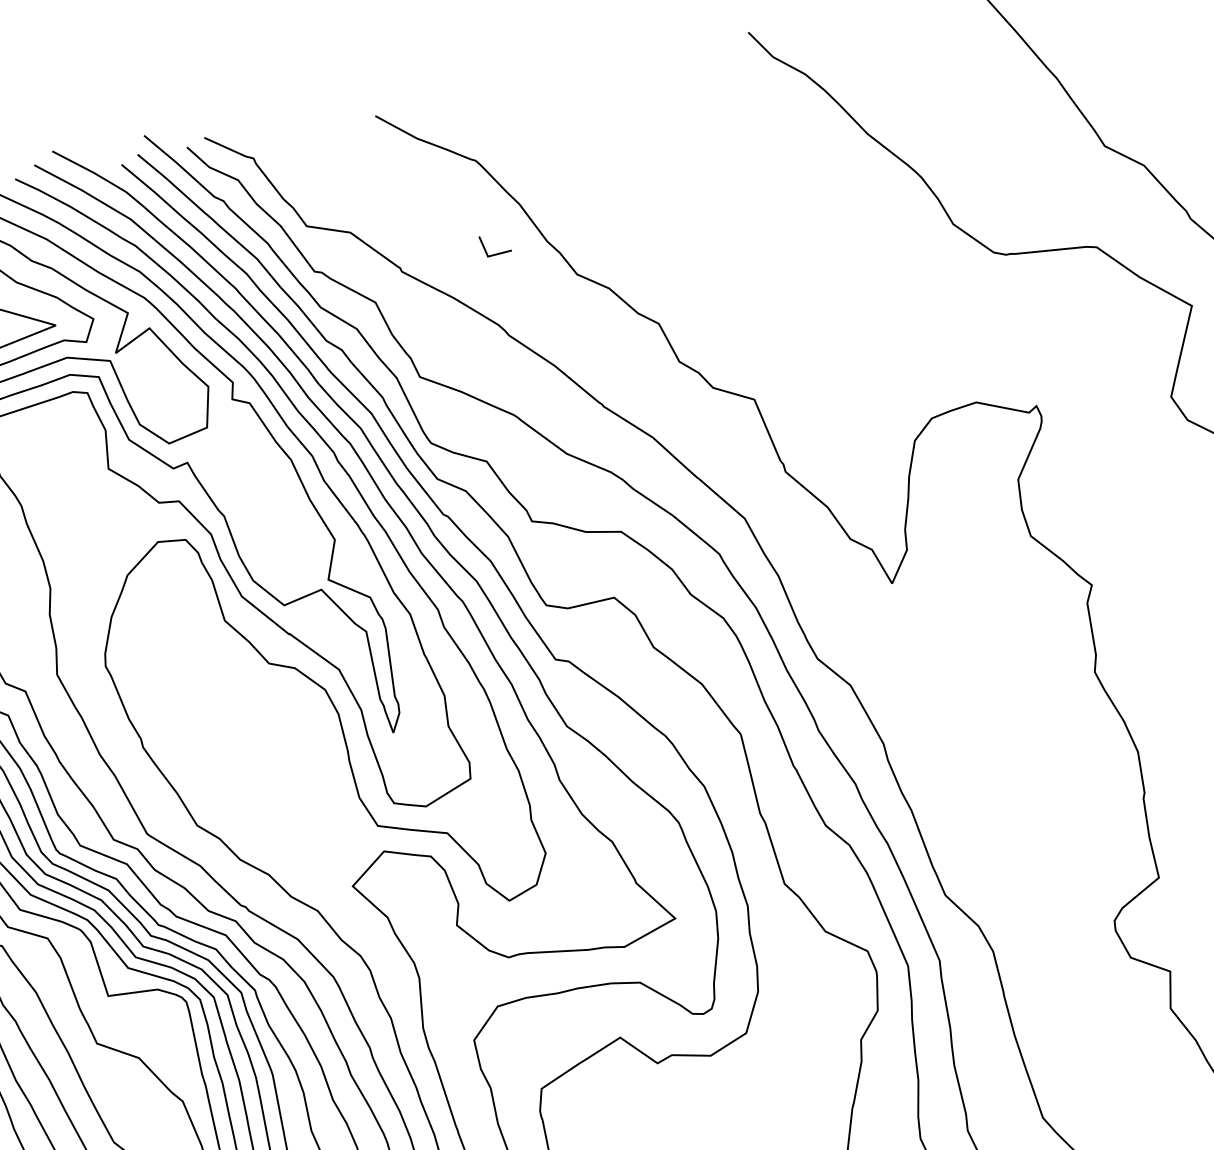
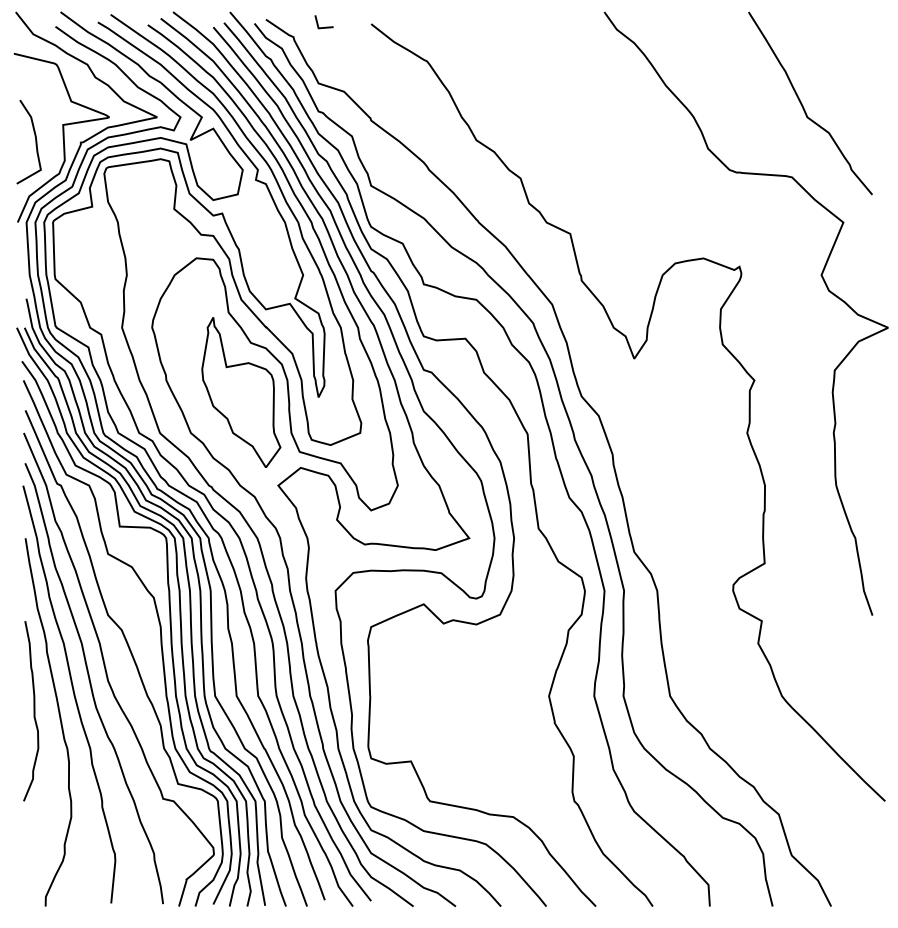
line: (498, 251) -> (325, 26), moved
part: (267, 746) -> (241, 392), added

